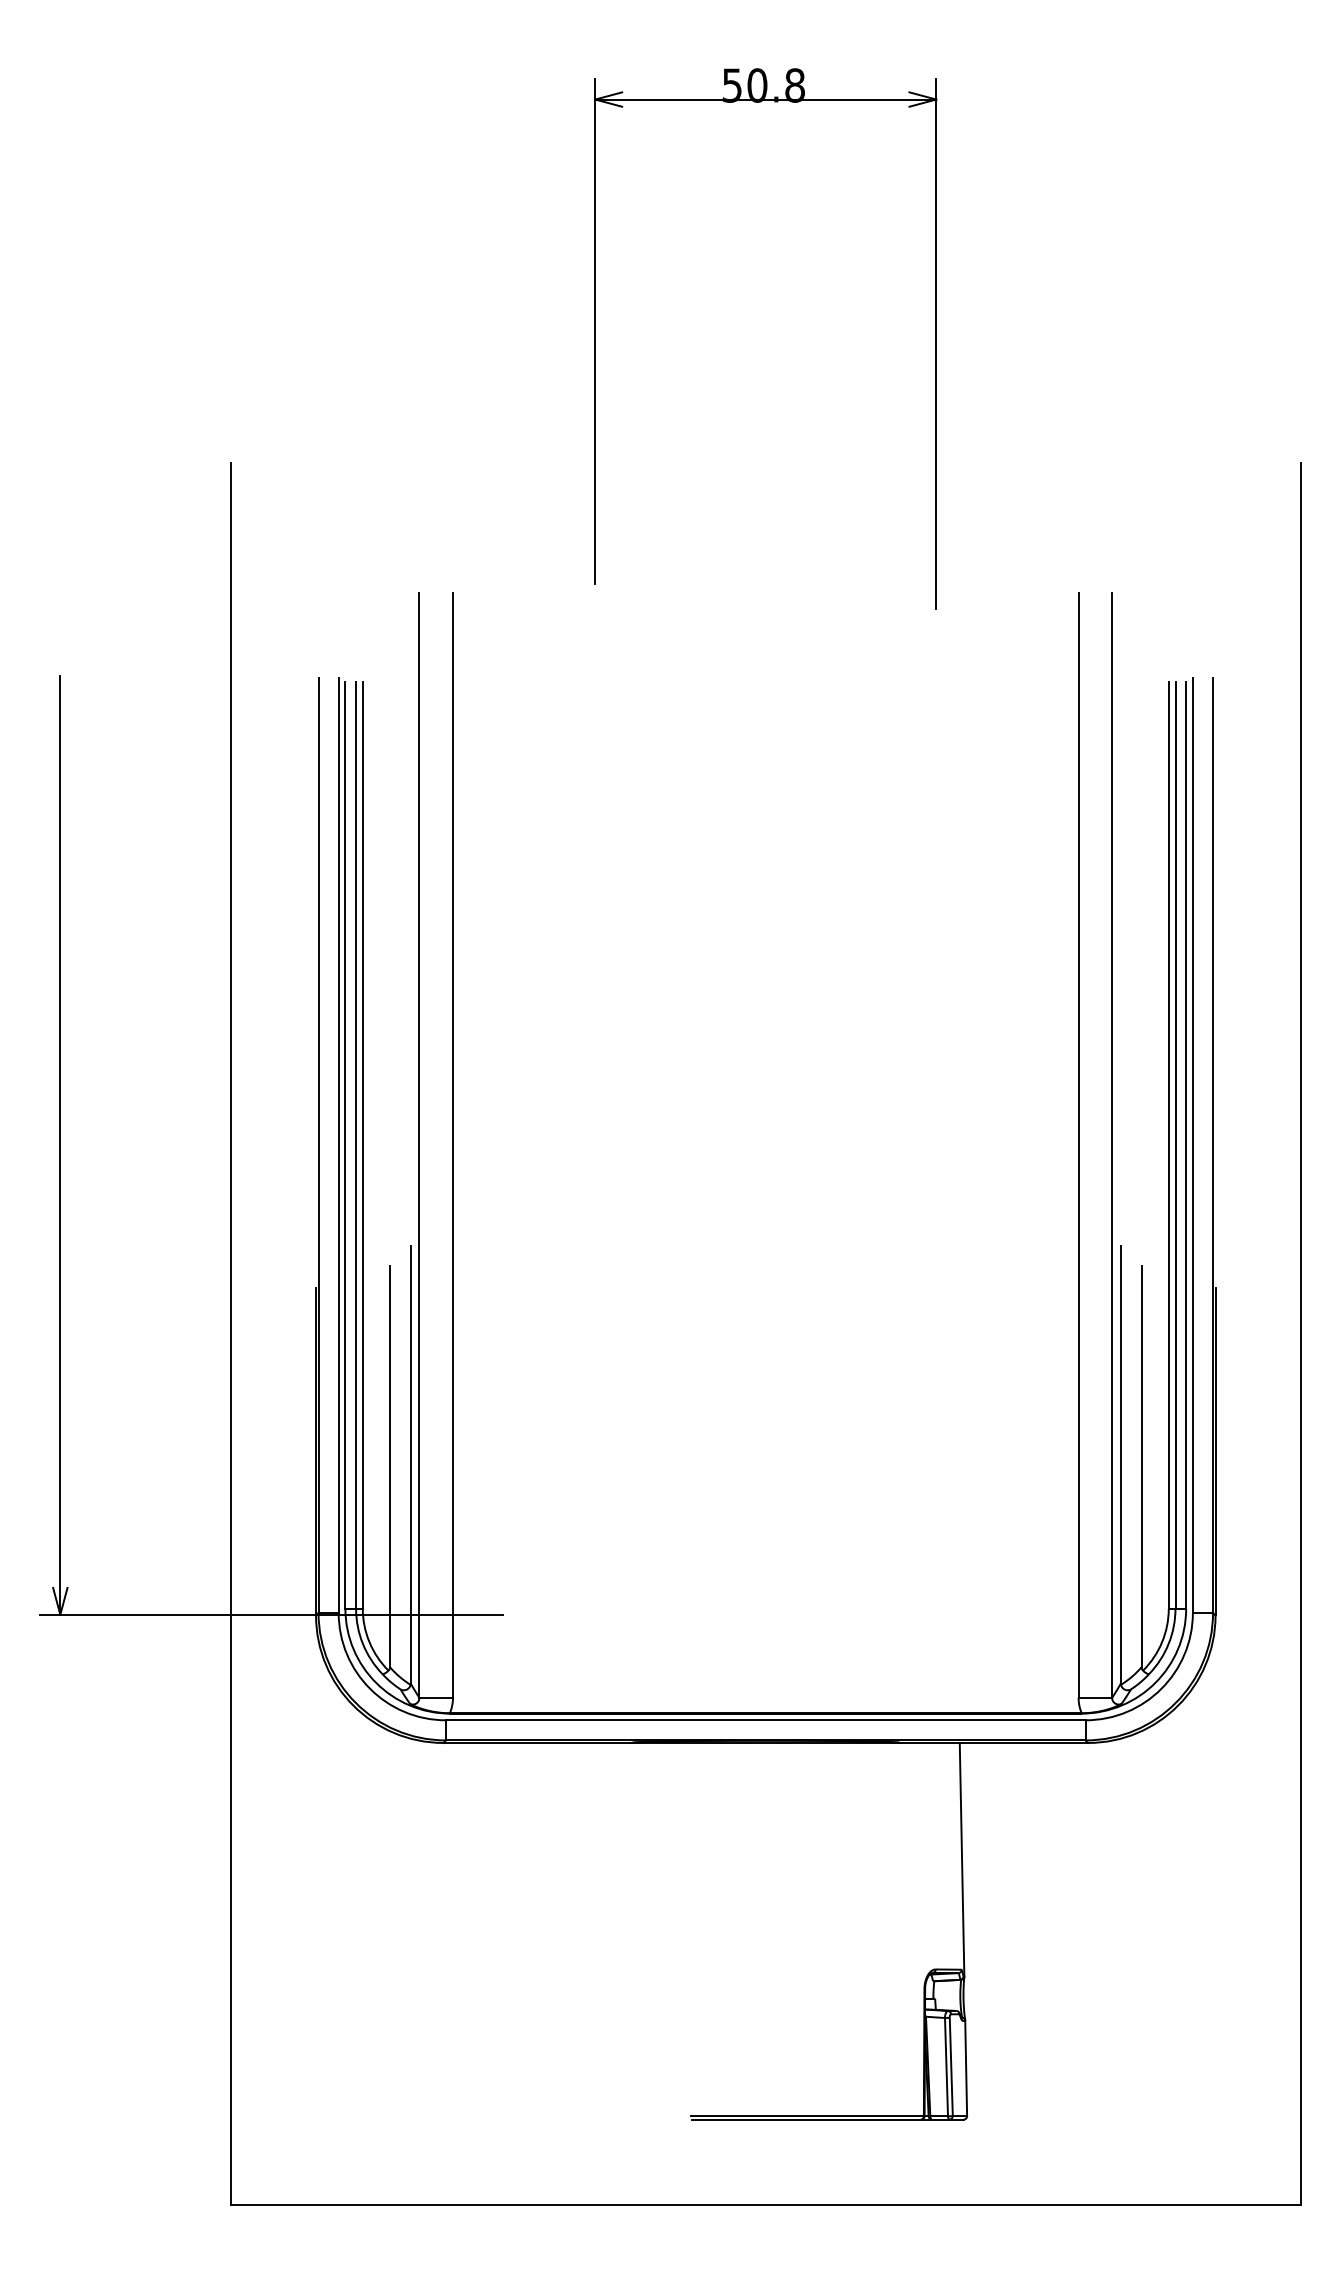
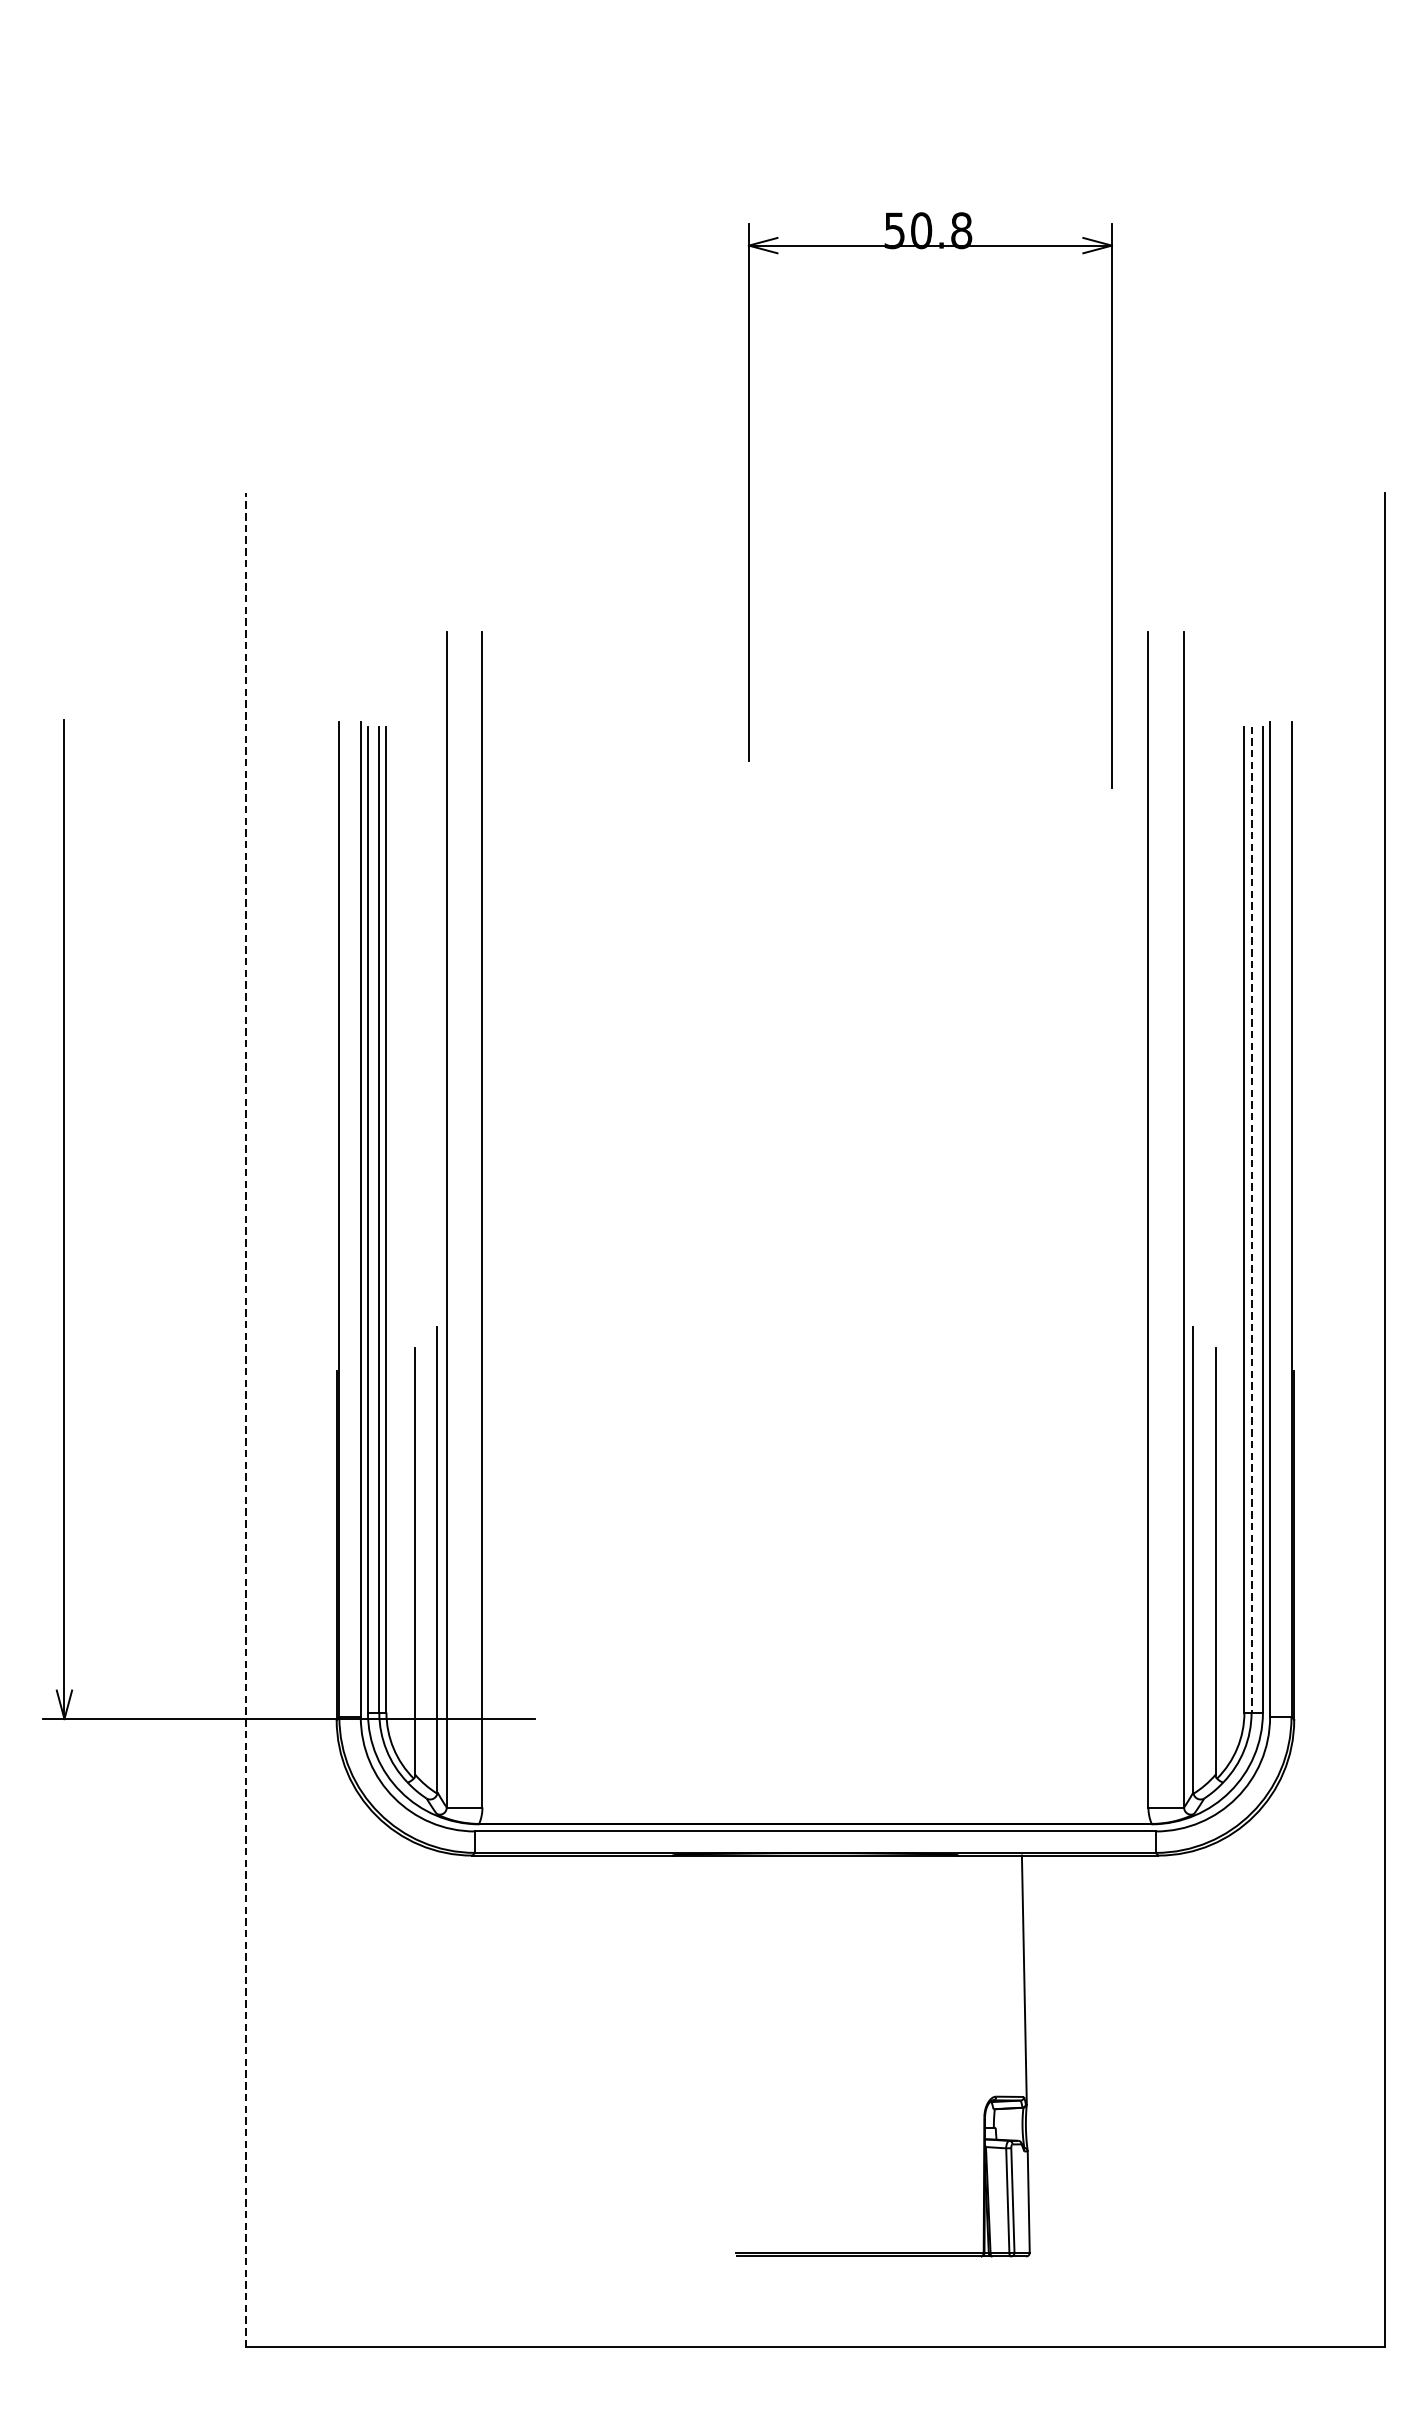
part: (595, 338) -> (749, 499), moved
line: (1175, 1146) -> (1251, 1220), solid -> dashed
line: (230, 1333) -> (245, 1419), solid -> dashed

